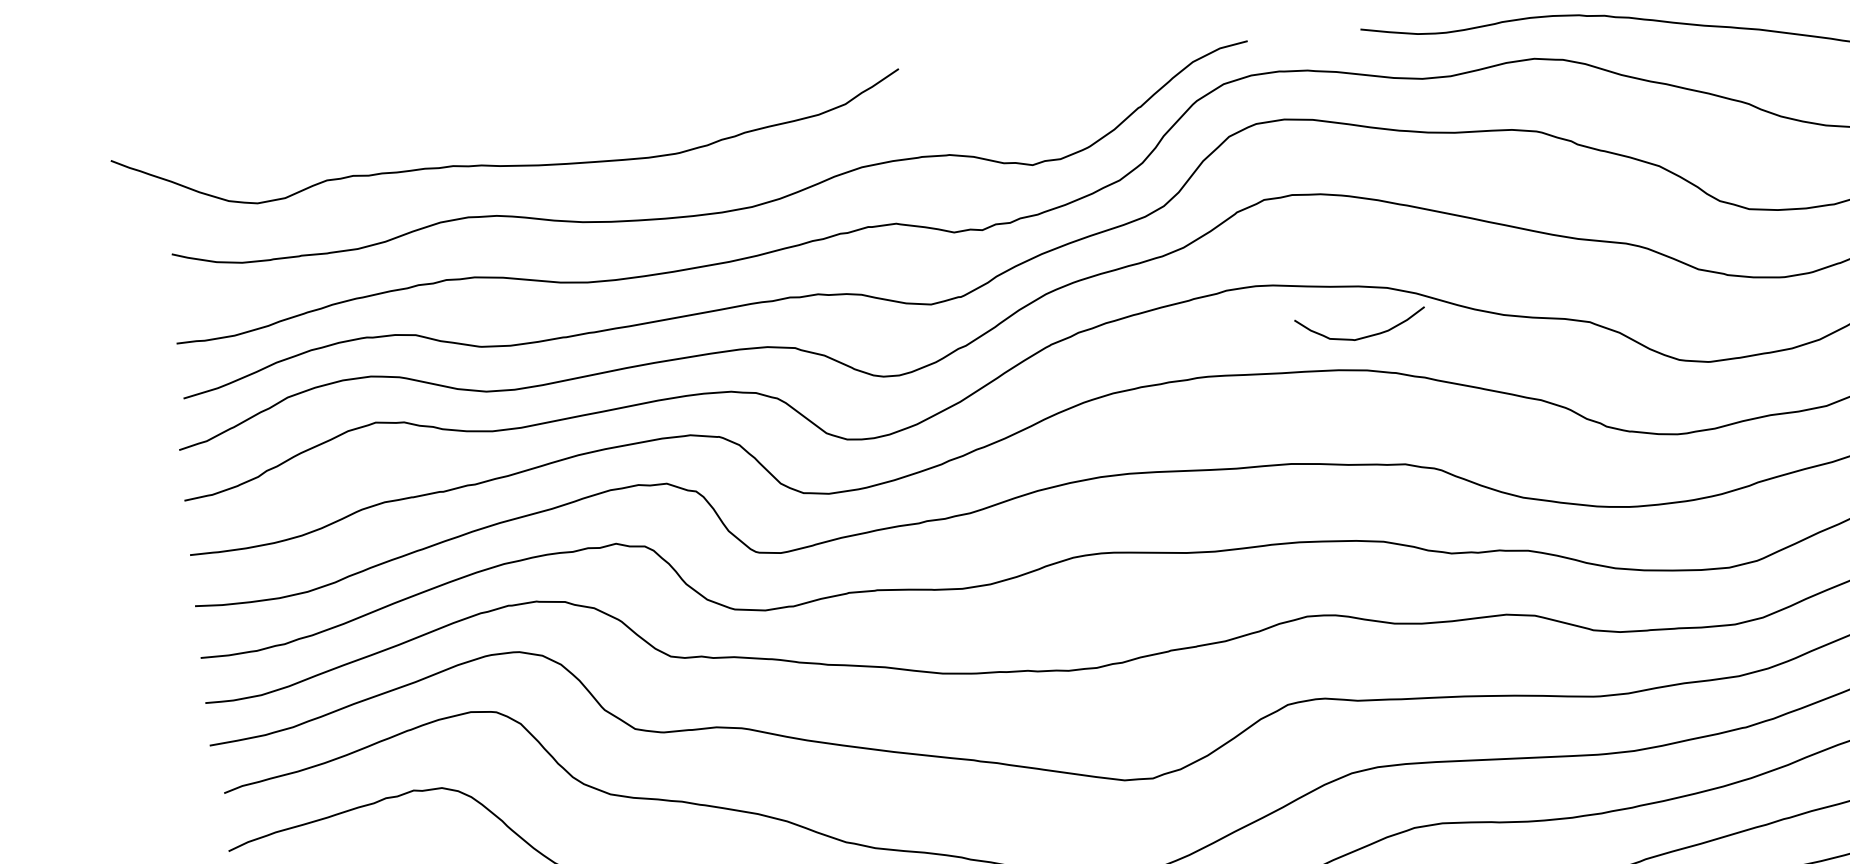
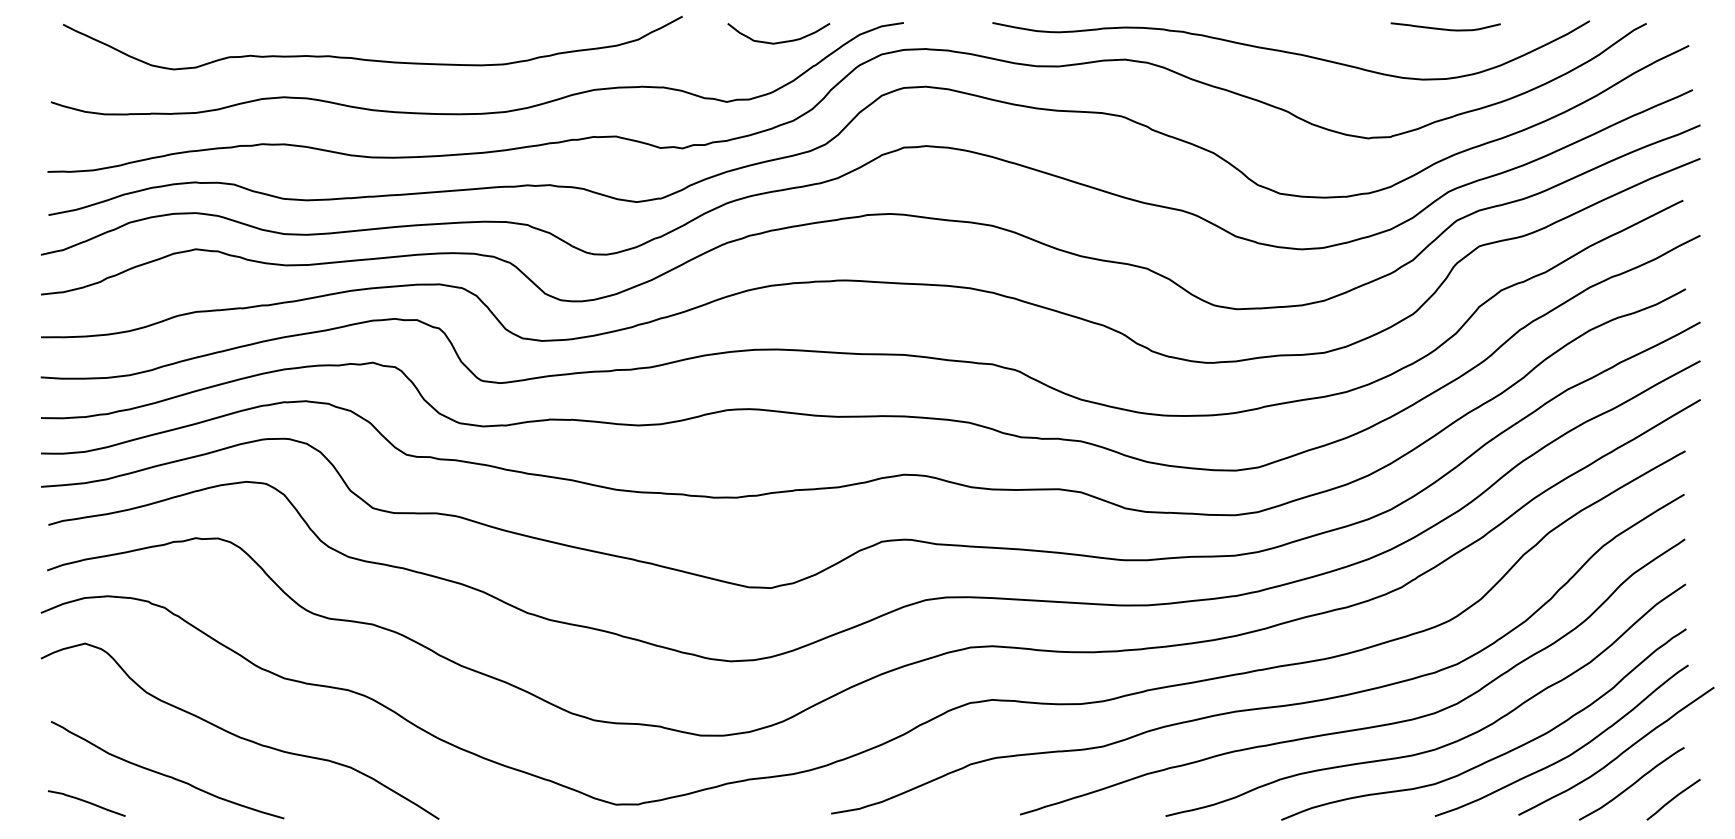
curve: (509, 164) -> (372, 59), moved
curve: (1362, 336) -> (779, 41), moved

